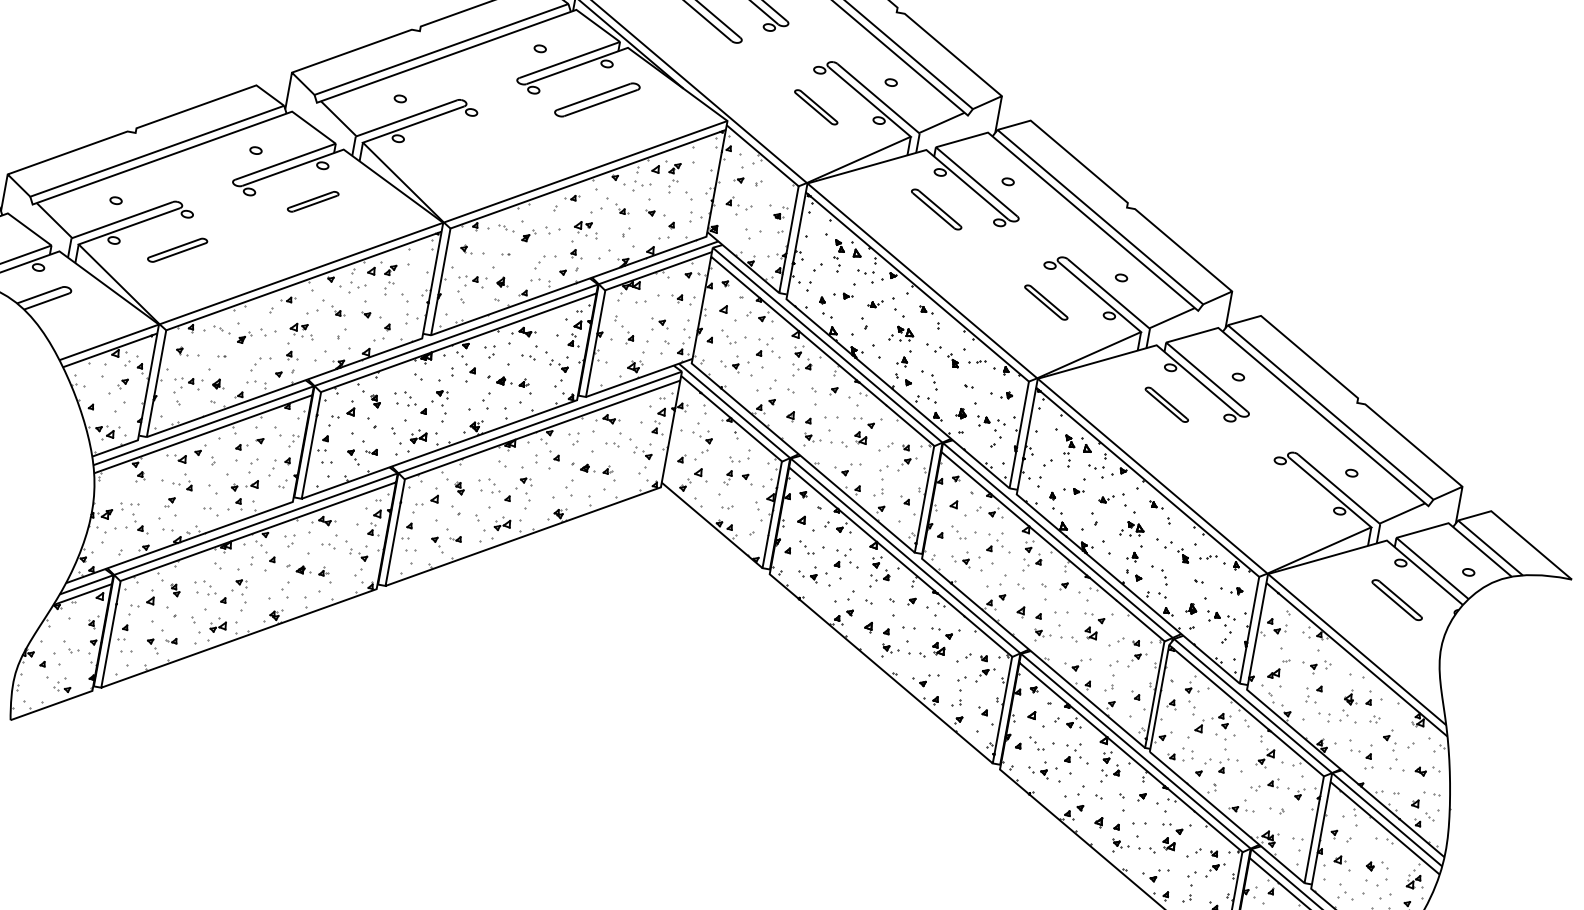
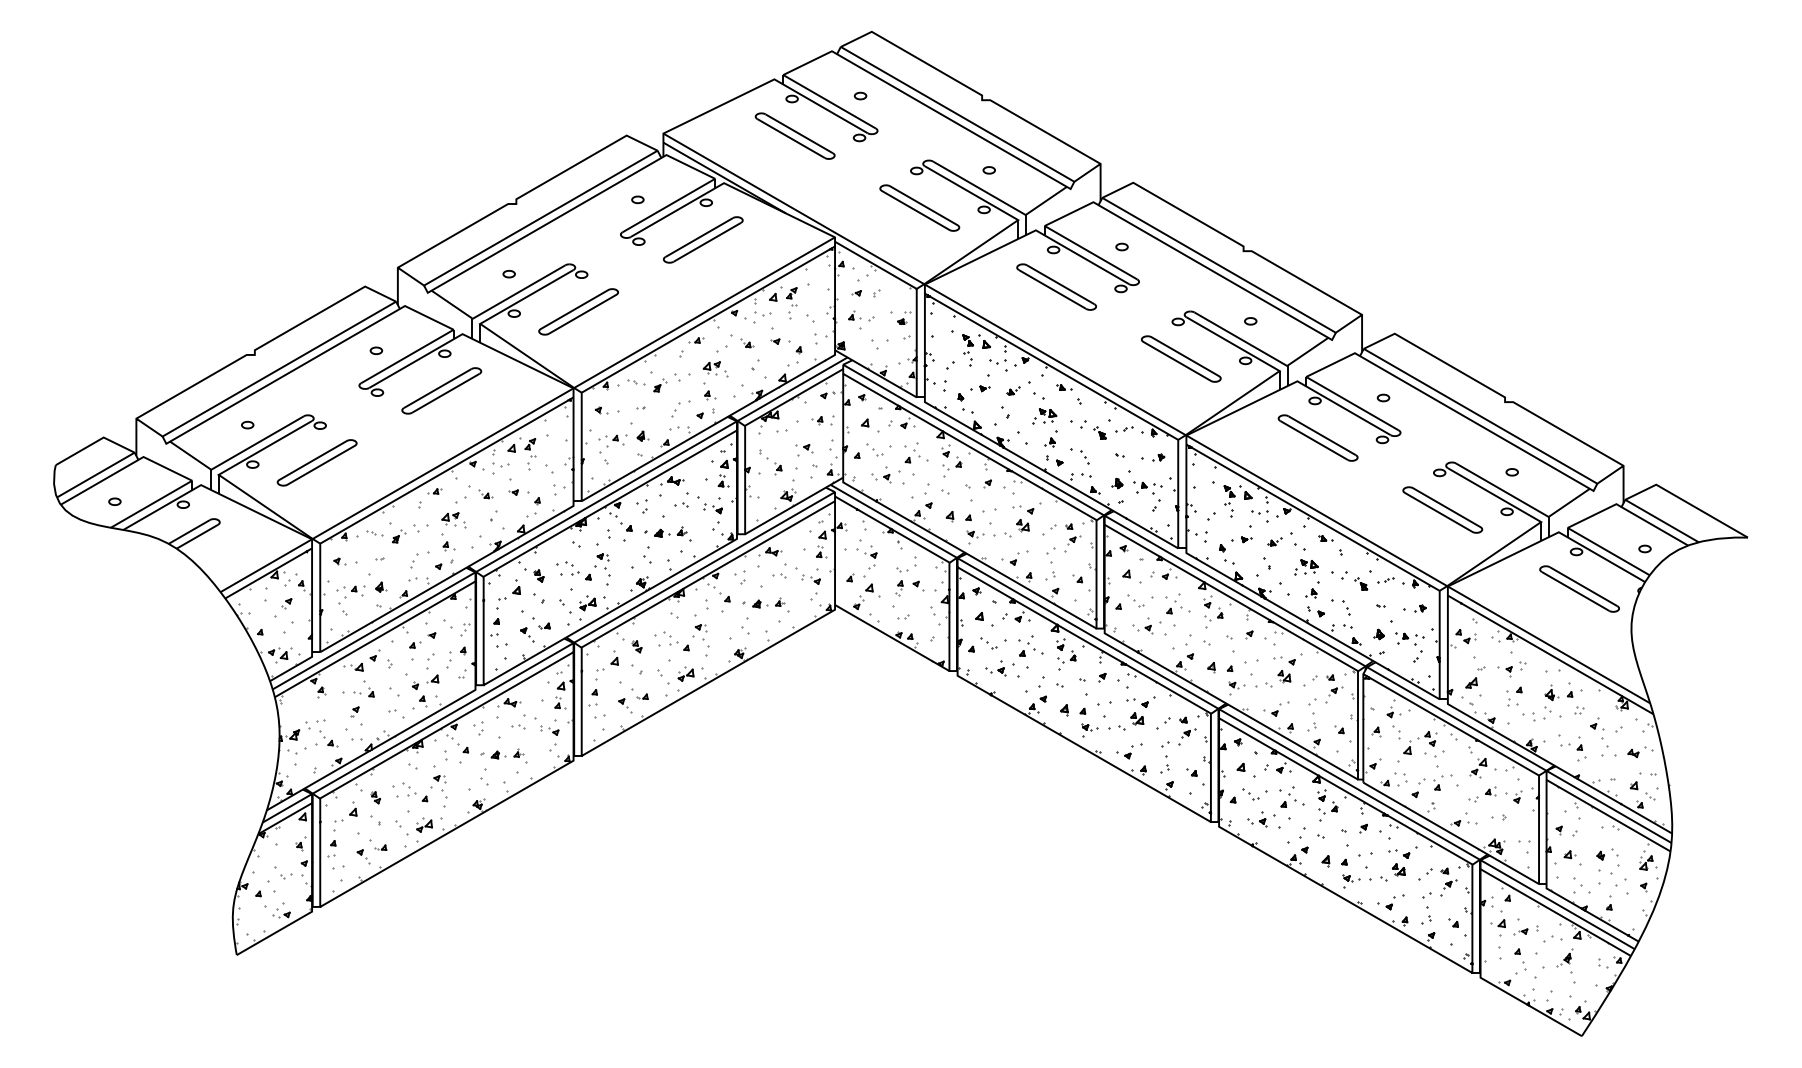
part: (815, 106) -> (919, 207), size x1.67
part: (461, 148) -> (578, 311), added
part: (312, 201) -> (441, 390), size x1.67
part: (936, 208) -> (1056, 286), size x1.43
part: (177, 249) -> (316, 462), size x1.43
part: (1045, 301) -> (1180, 358), size x1.67
part: (1166, 404) -> (1317, 437), size x1.67
part: (1276, 497) -> (1442, 509), added
part: (1397, 599) -> (1579, 588), size x1.43

